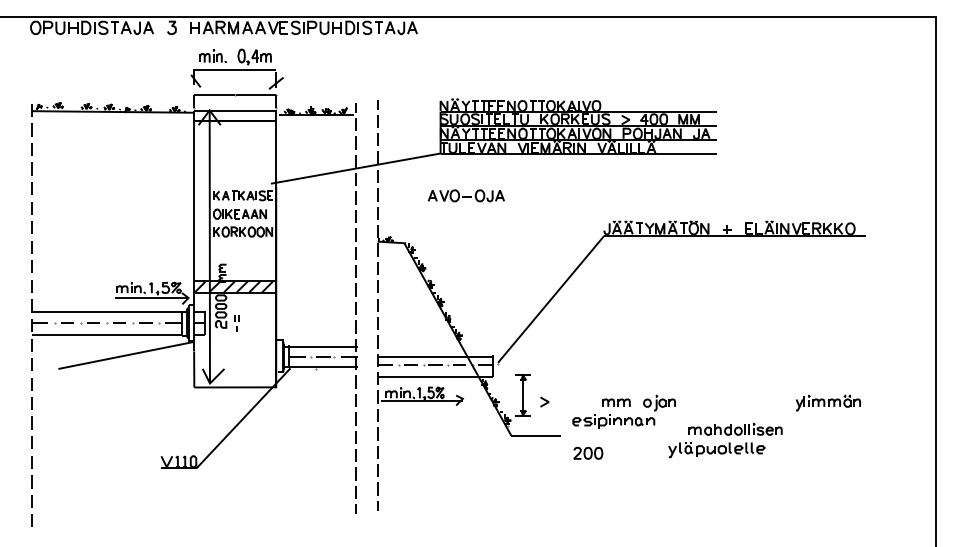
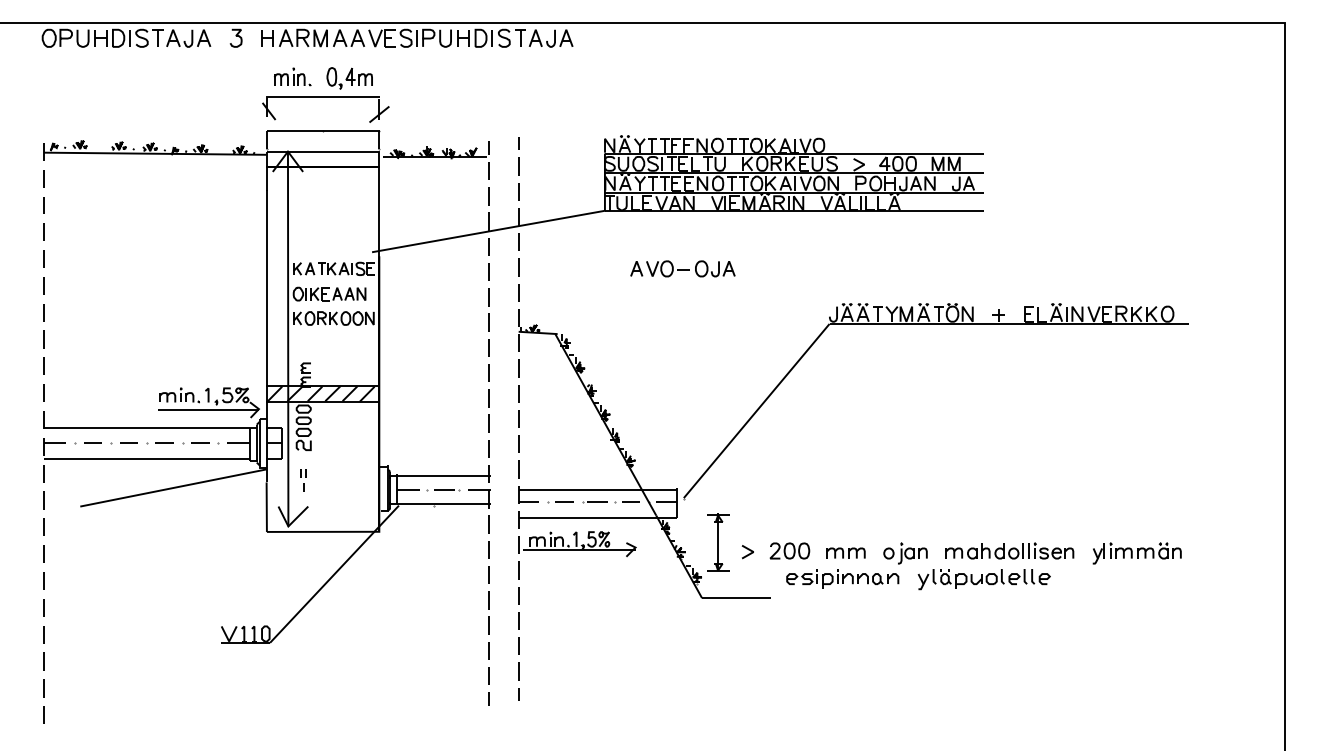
part: (465, 195) -> (681, 268), moved
part: (236, 323) -> (302, 479), moved
part: (725, 440) -> (996, 566), moved
part: (588, 452) -> (790, 549), moved

